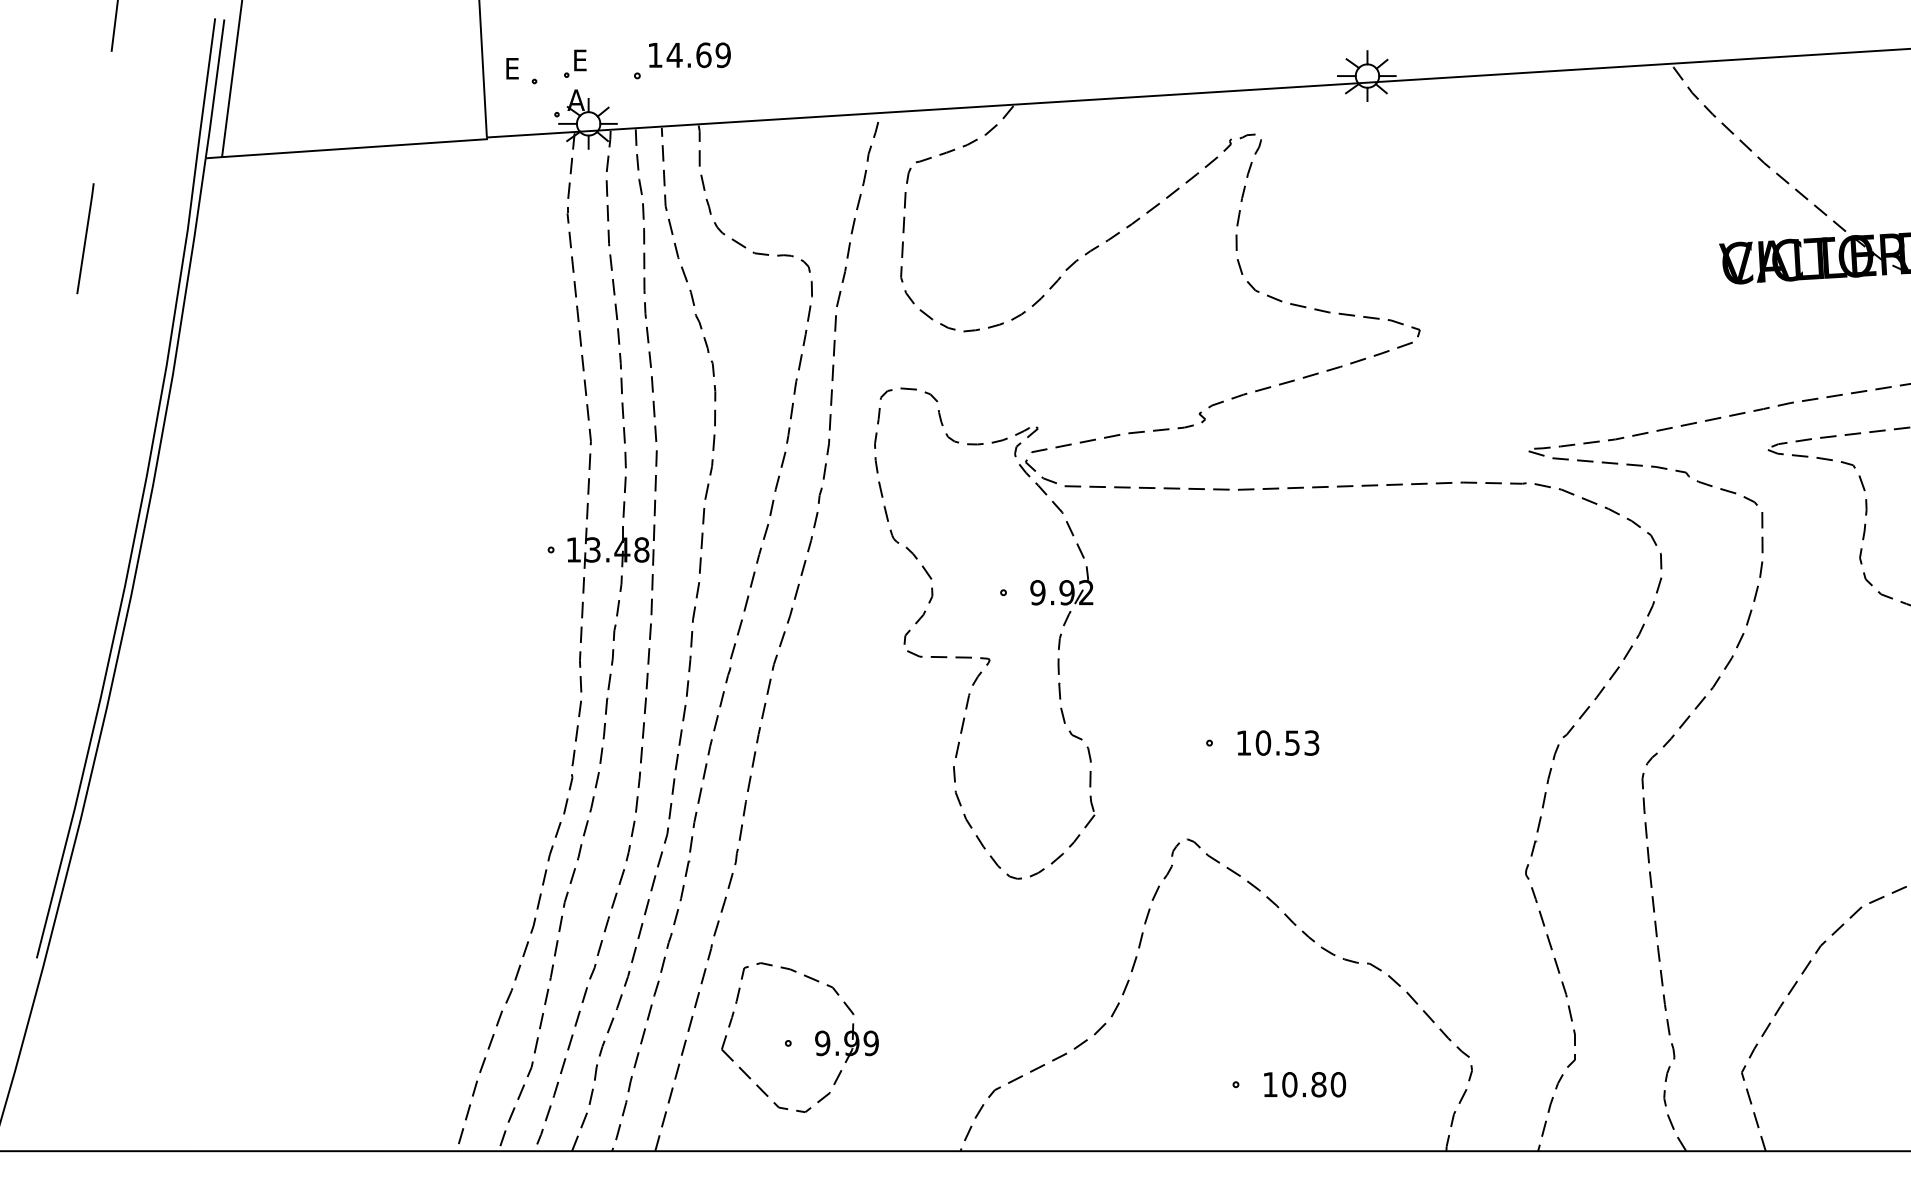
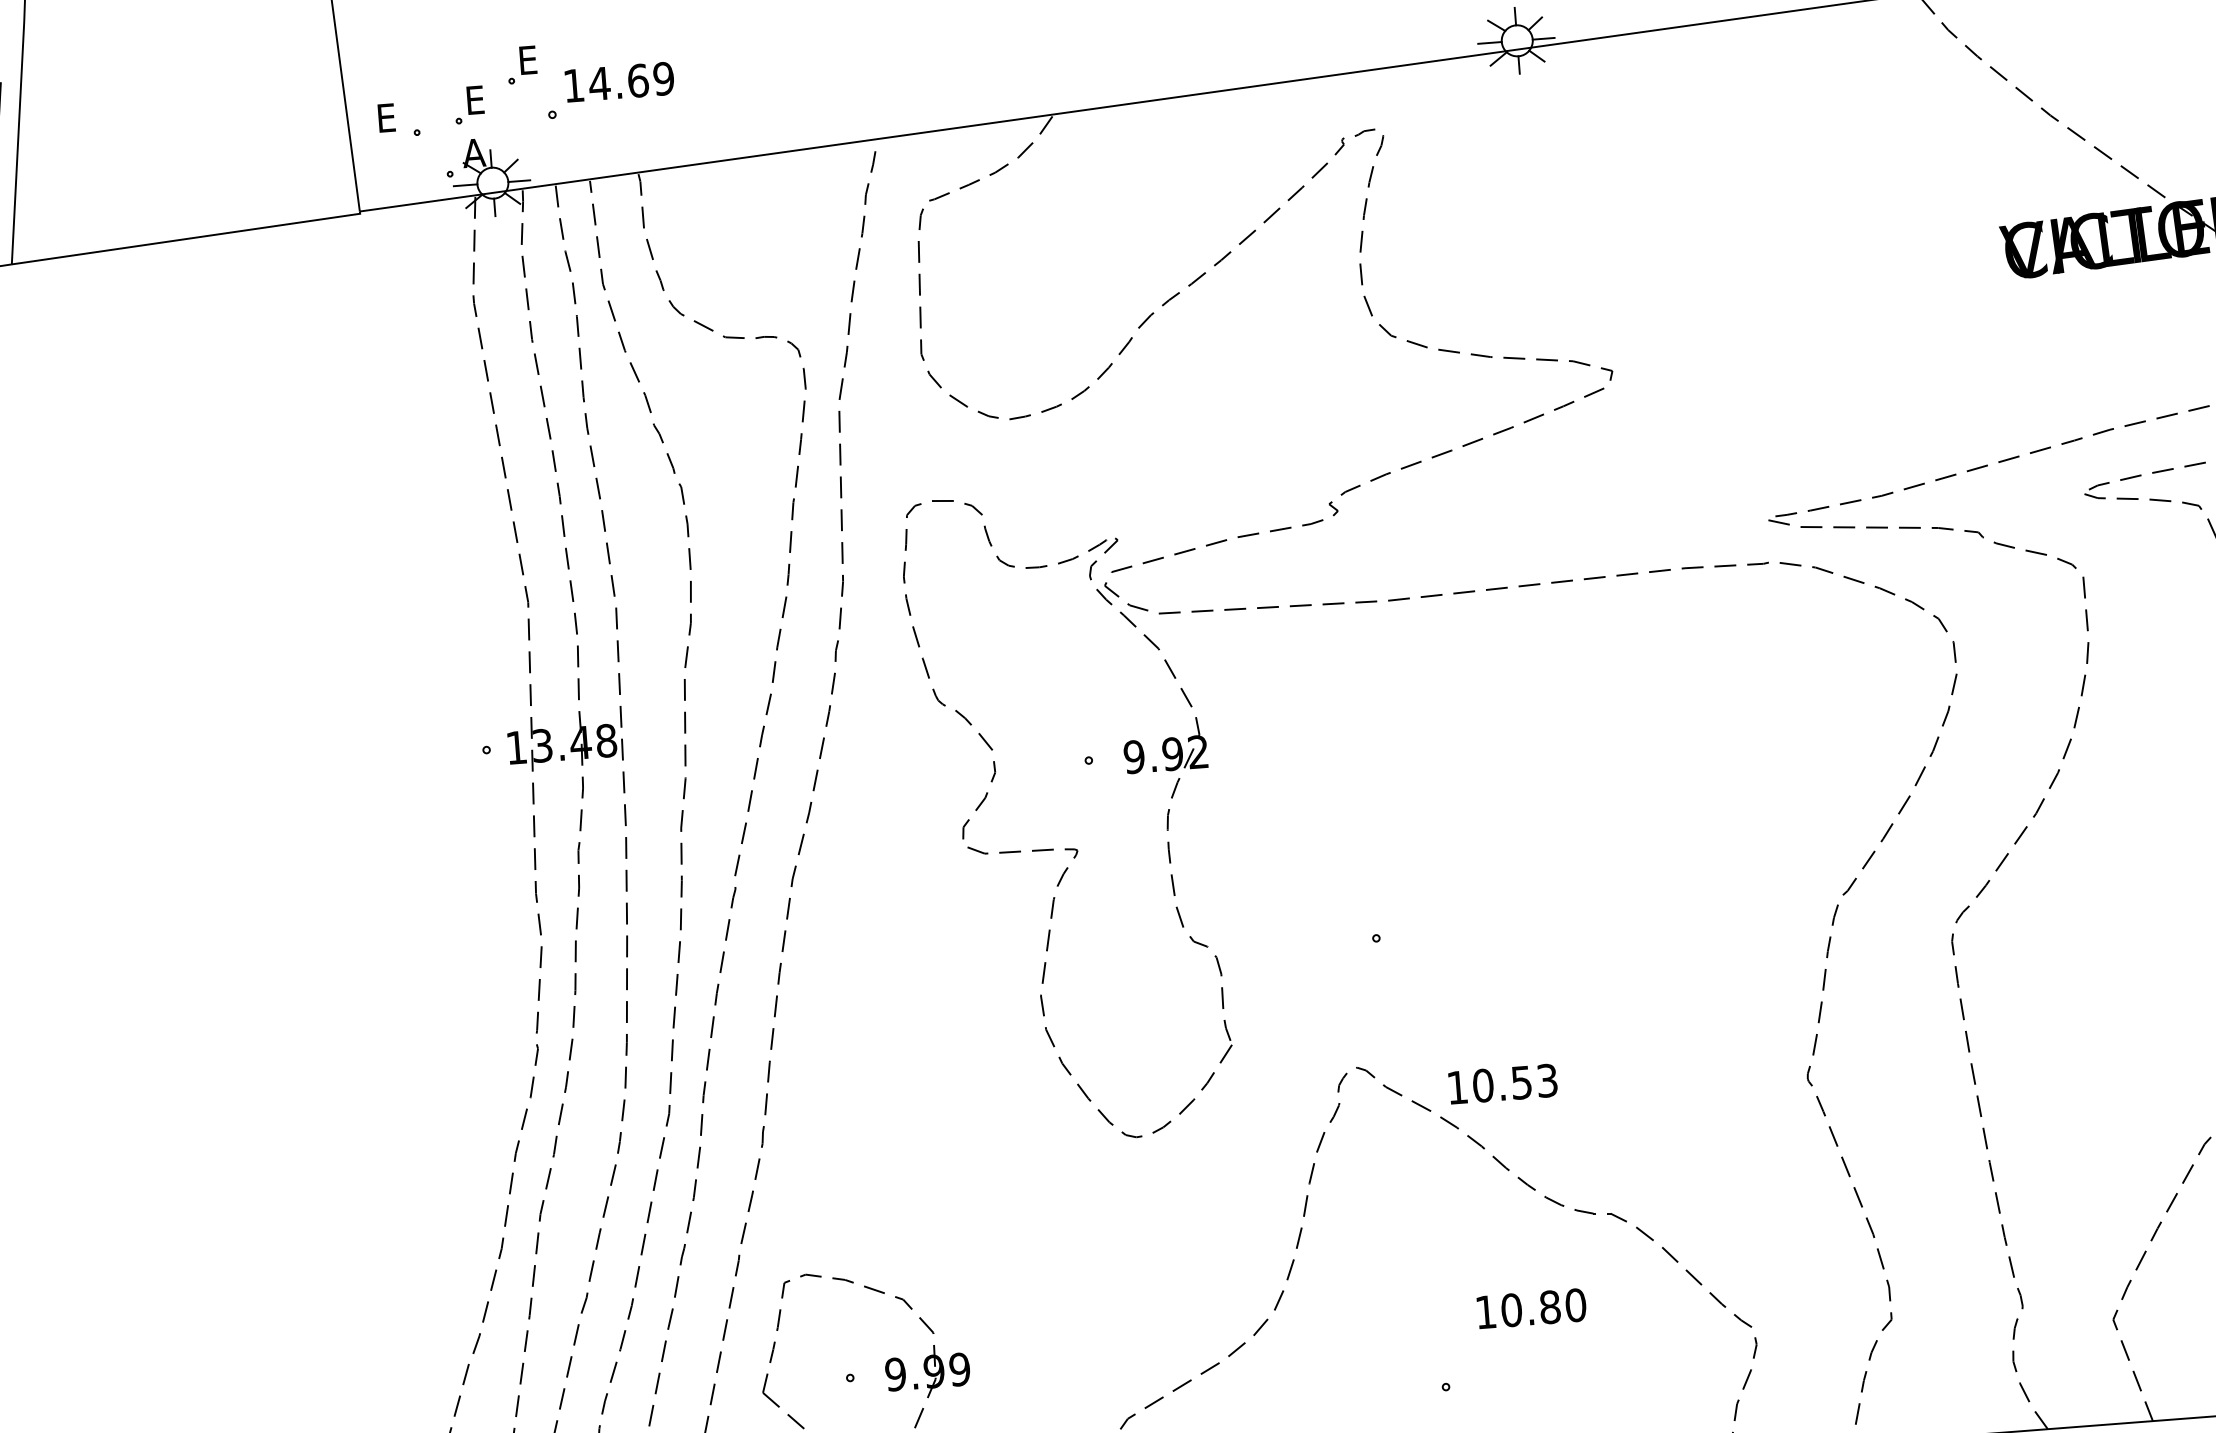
part: (617, 36) -> (522, 64), added
text: (1278, 742) -> (1503, 1083), moved
text: (1305, 1084) -> (1532, 1308), moved

